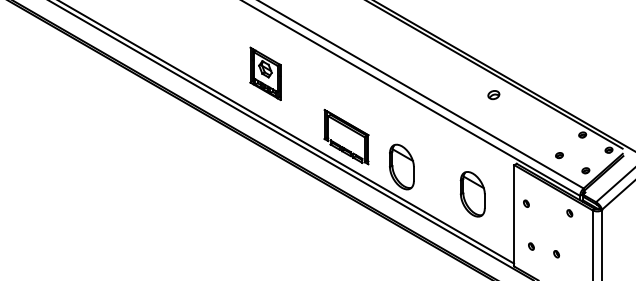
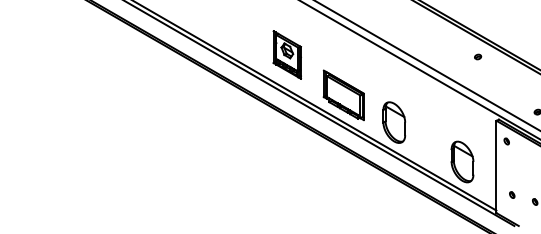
part: (265, 73) -> (287, 54), moved
part: (493, 94) -> (477, 56), size x0.62
part: (472, 194) -> (462, 162), moved
part: (526, 203) -> (506, 141), moved

